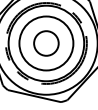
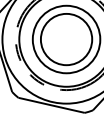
circle: (45, 43) -> (65, 39), size x1.67

